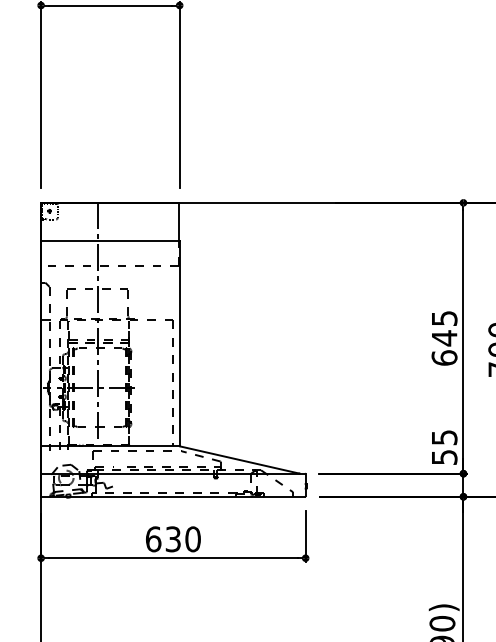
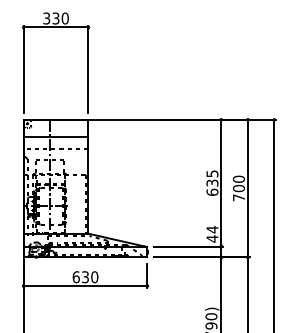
text: (444, 336) -> (212, 182), 645 -> 635
text: (444, 445) -> (212, 233), 55 -> 44

